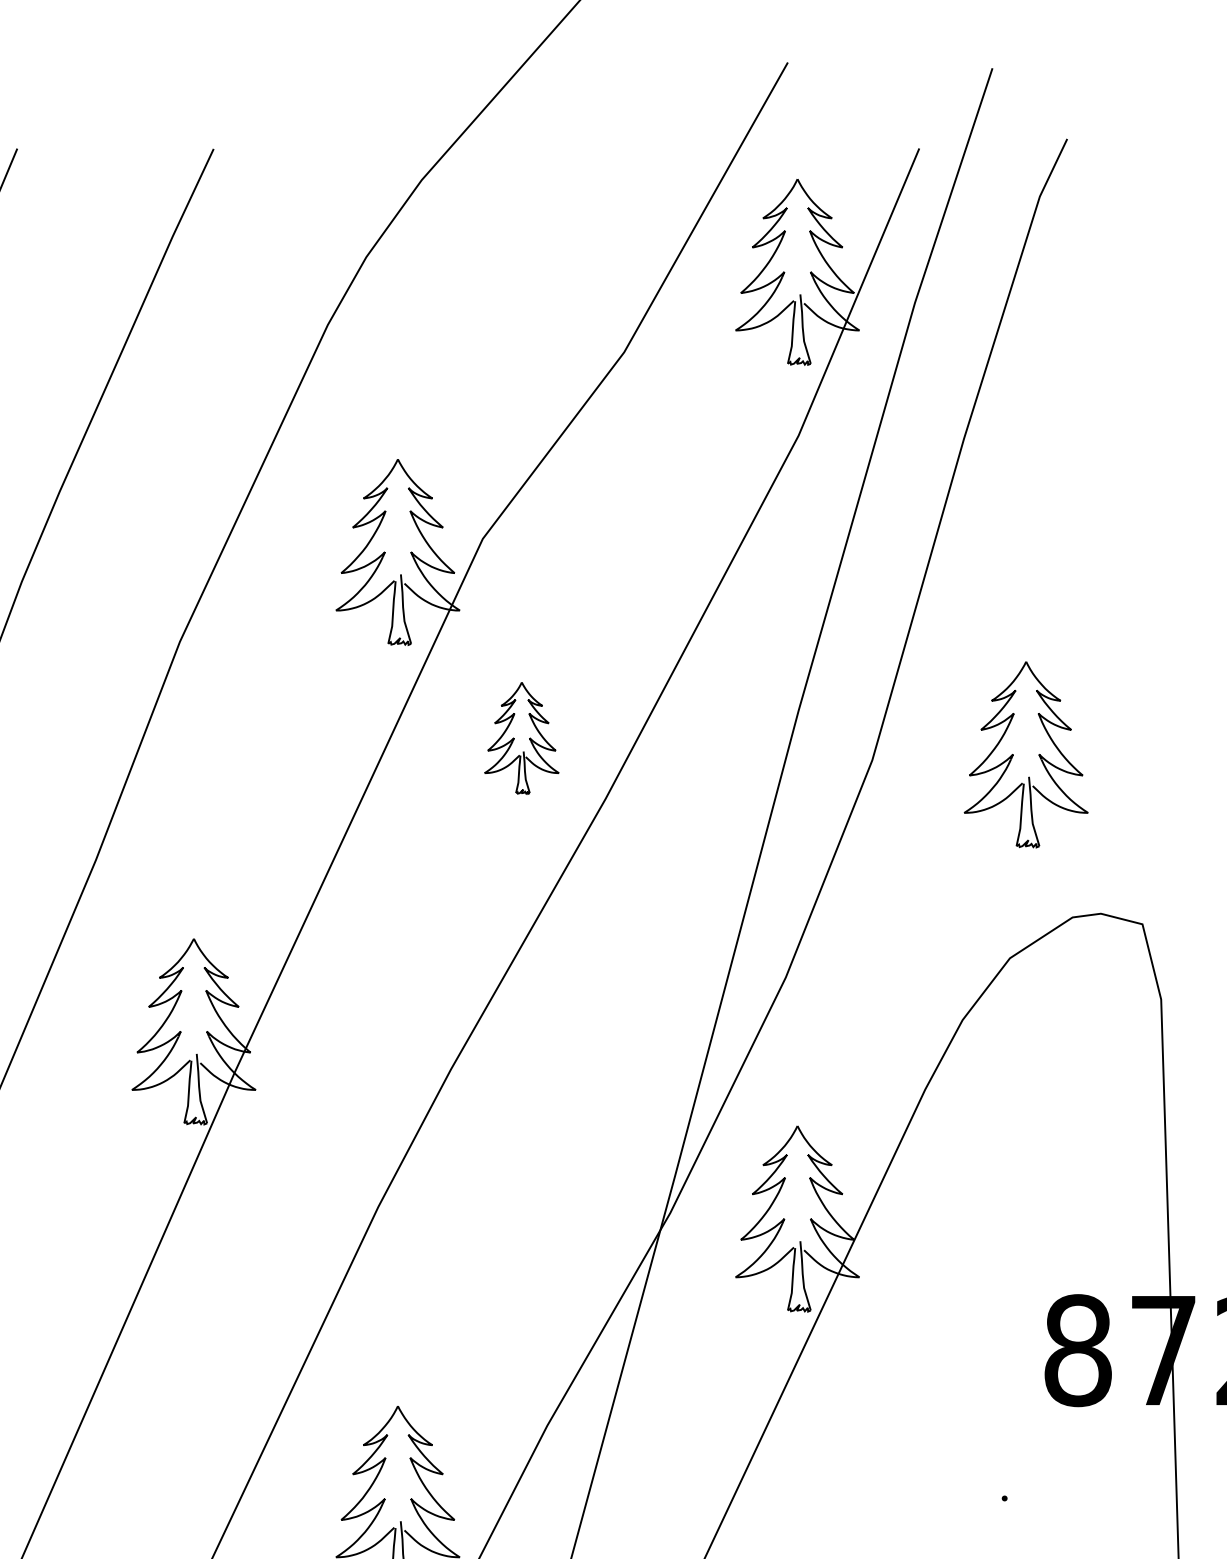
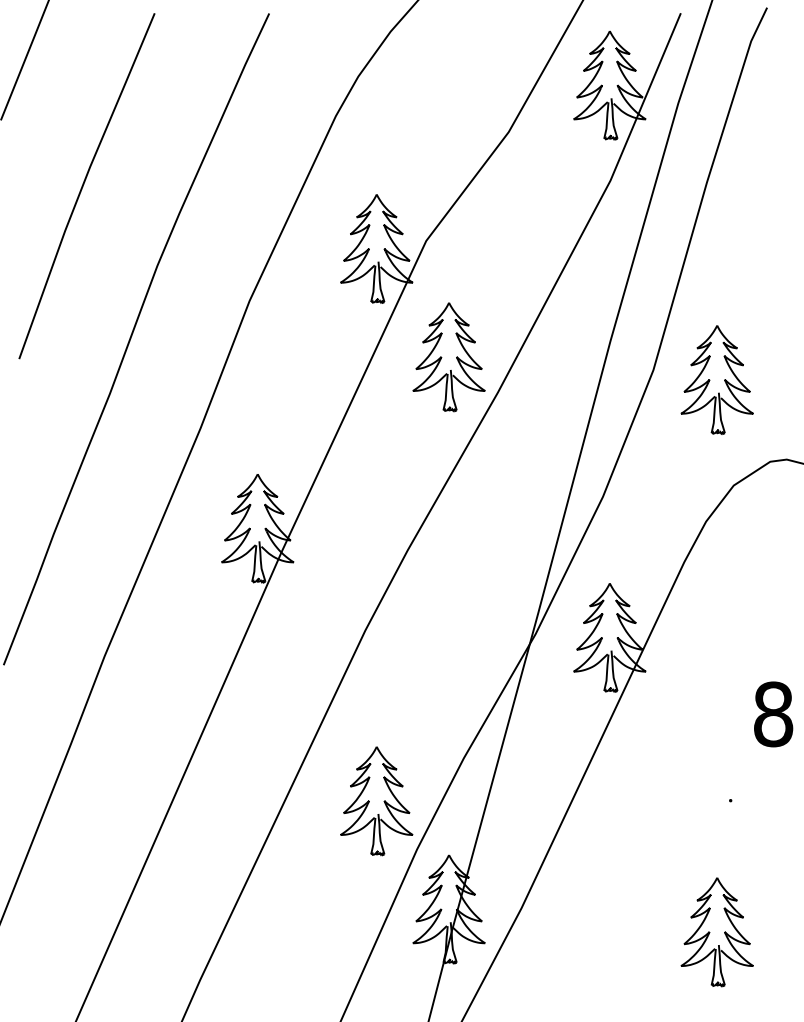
part: (520, 738) -> (448, 357), size x1.67
part: (1024, 754) -> (716, 379), moved

